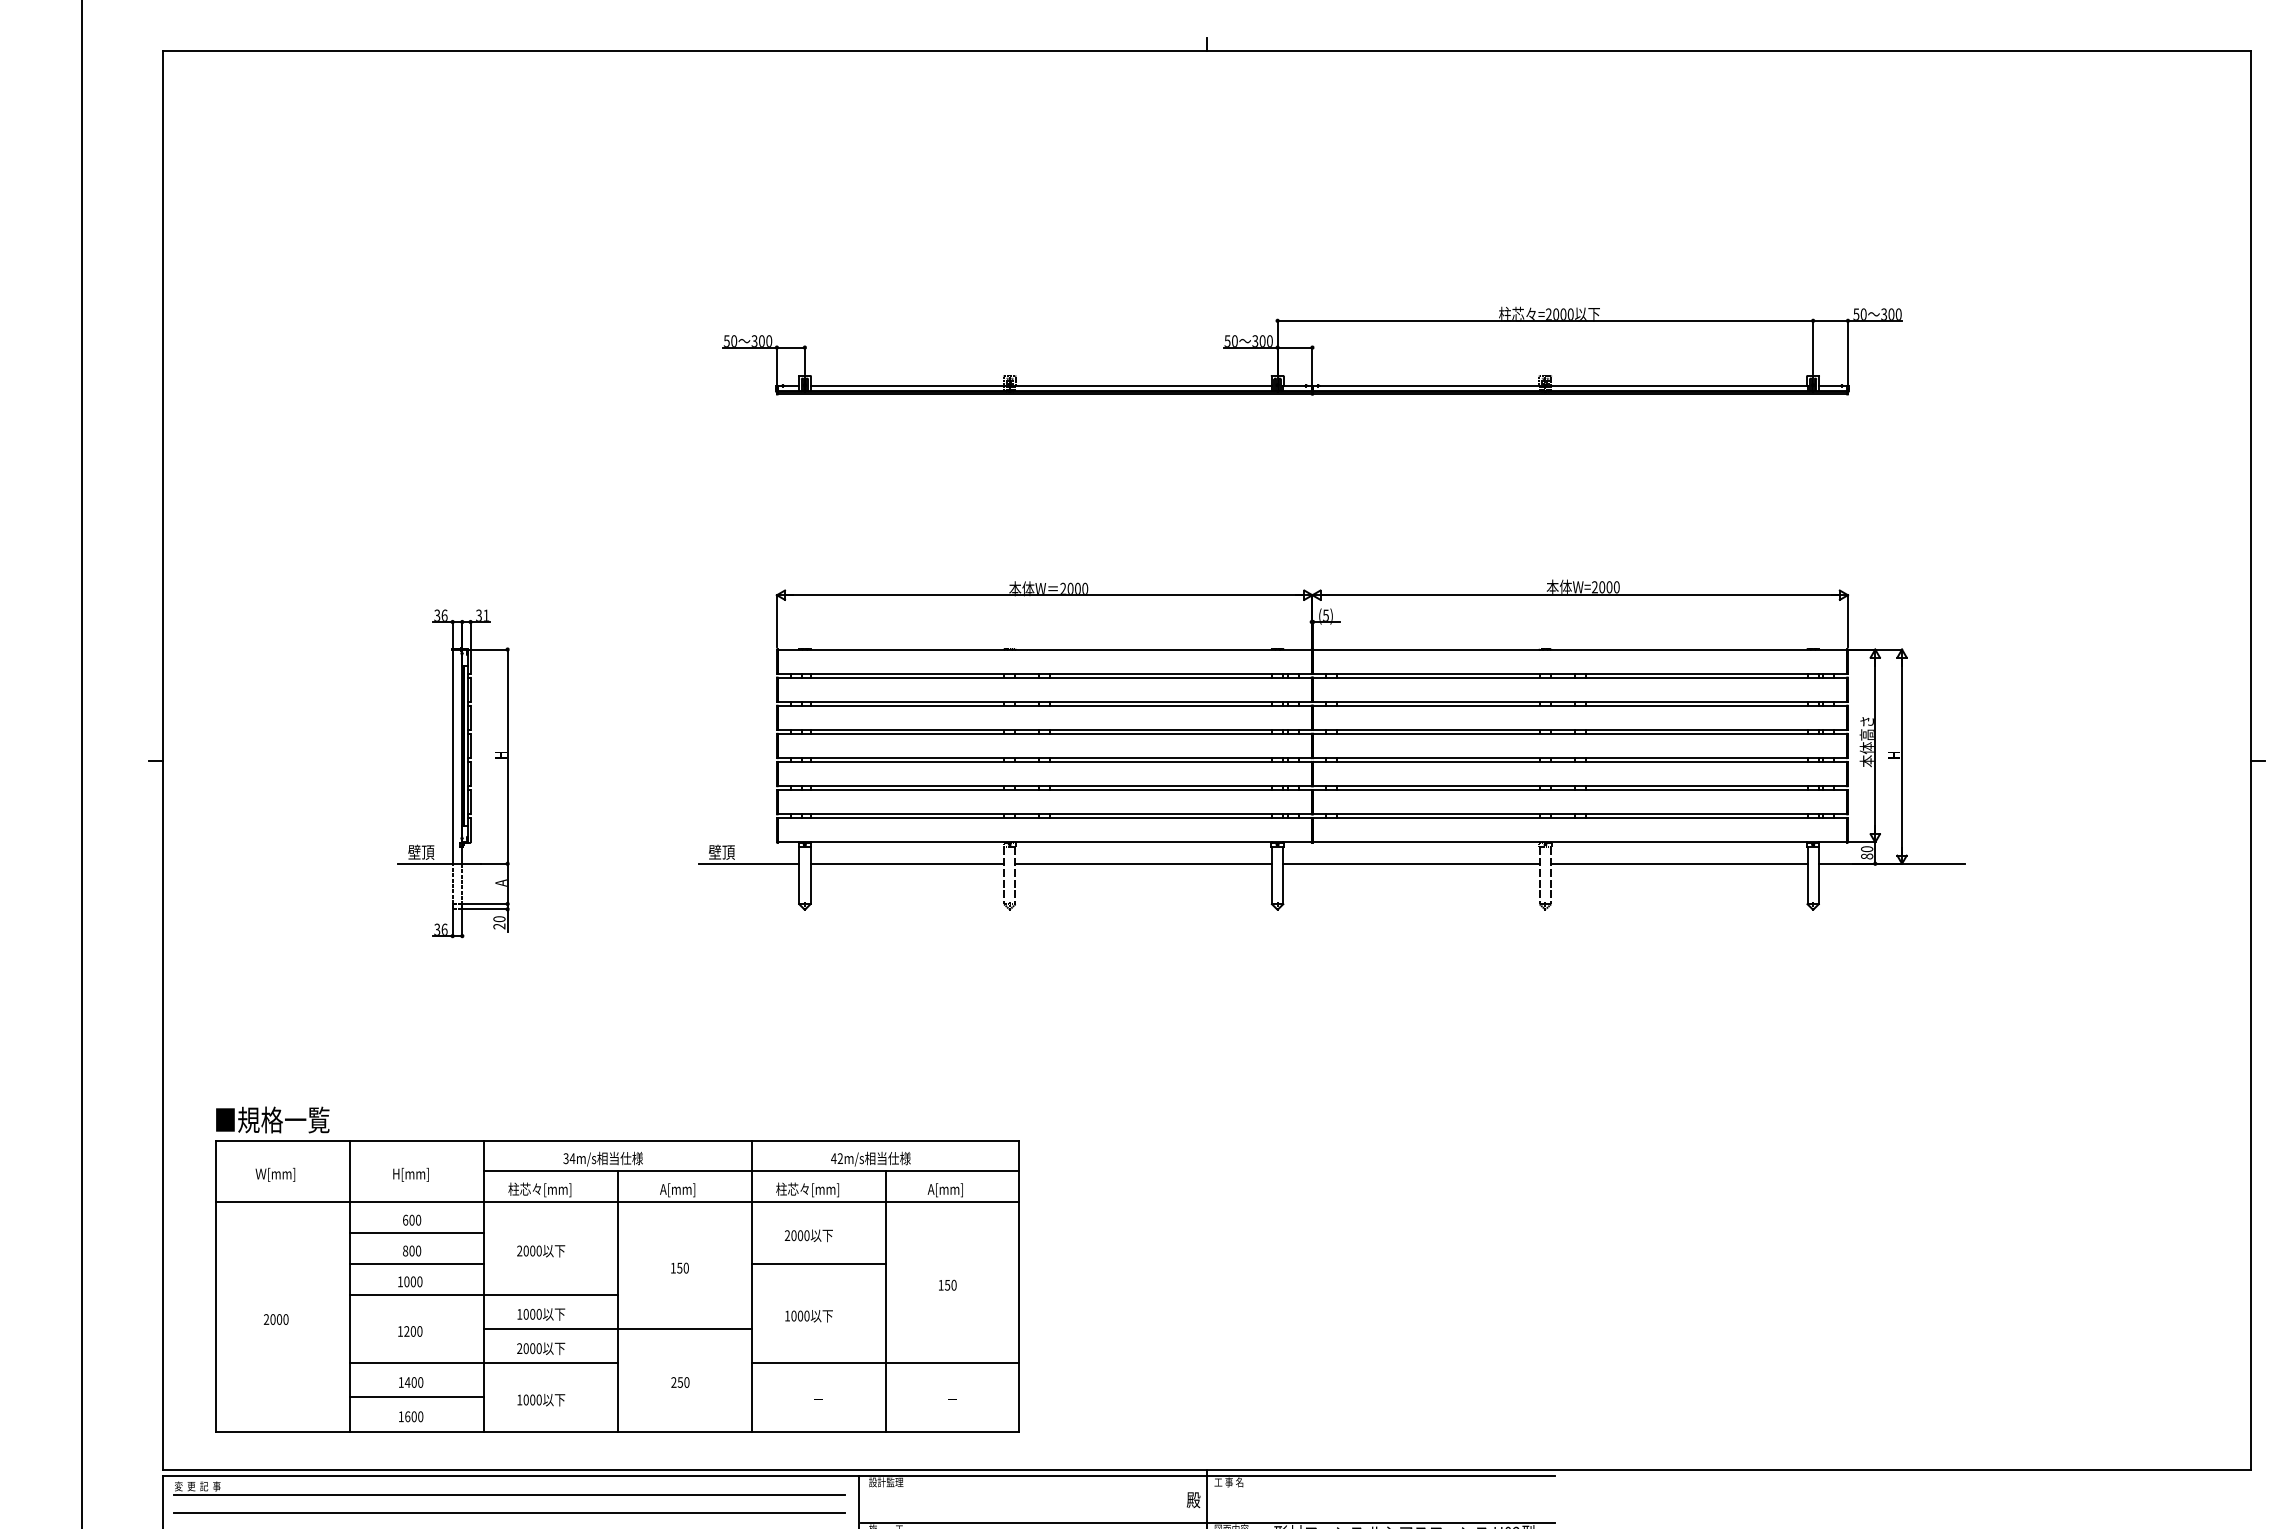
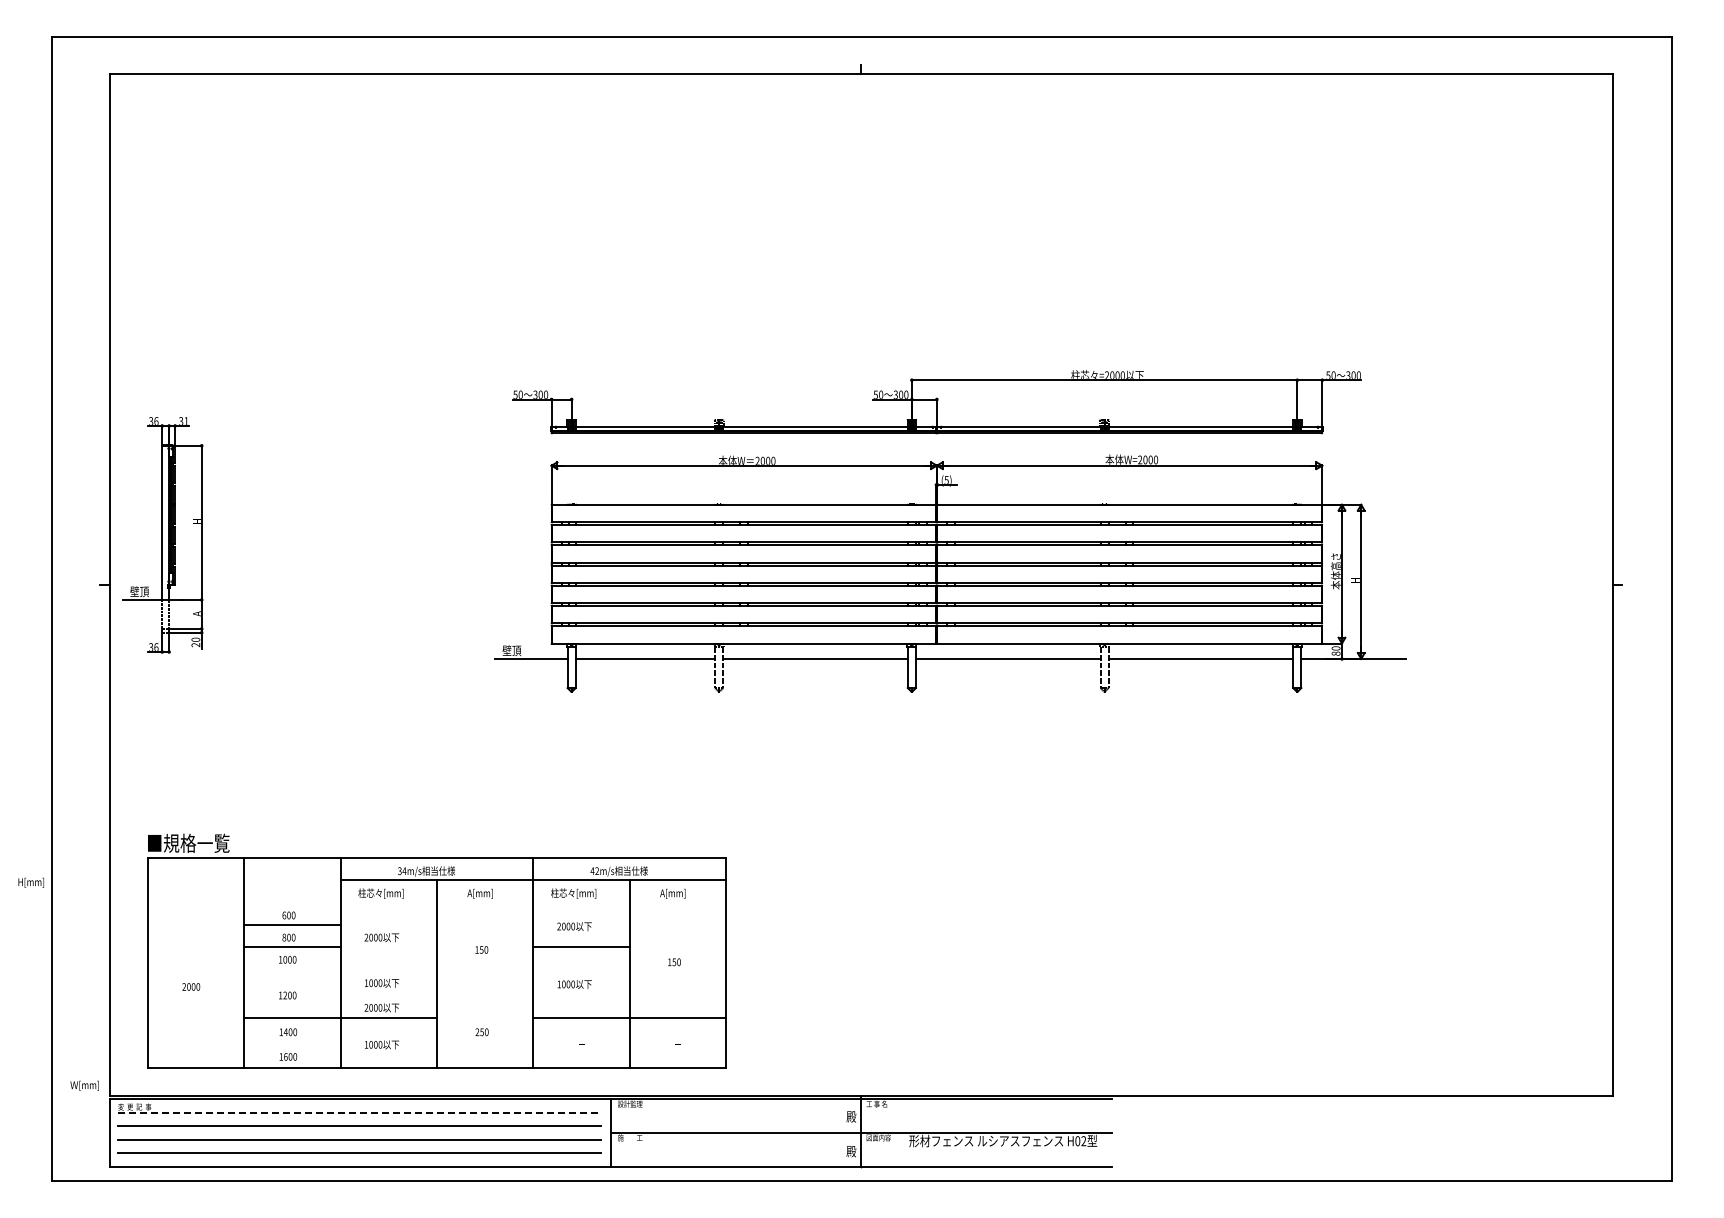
part: (1311, 351) -> (936, 402), moved
part: (453, 774) -> (162, 535), moved
text: (275, 1174) -> (84, 1085), moved
text: (409, 1174) -> (30, 882), moved
line: (617, 1202) -> (436, 902), removed
line: (483, 1293) -> (340, 968), removed
line: (617, 1328) -> (436, 993), removed
line: (416, 1396) -> (292, 1042), removed
line: (510, 1494) -> (359, 1112), solid -> dashed

